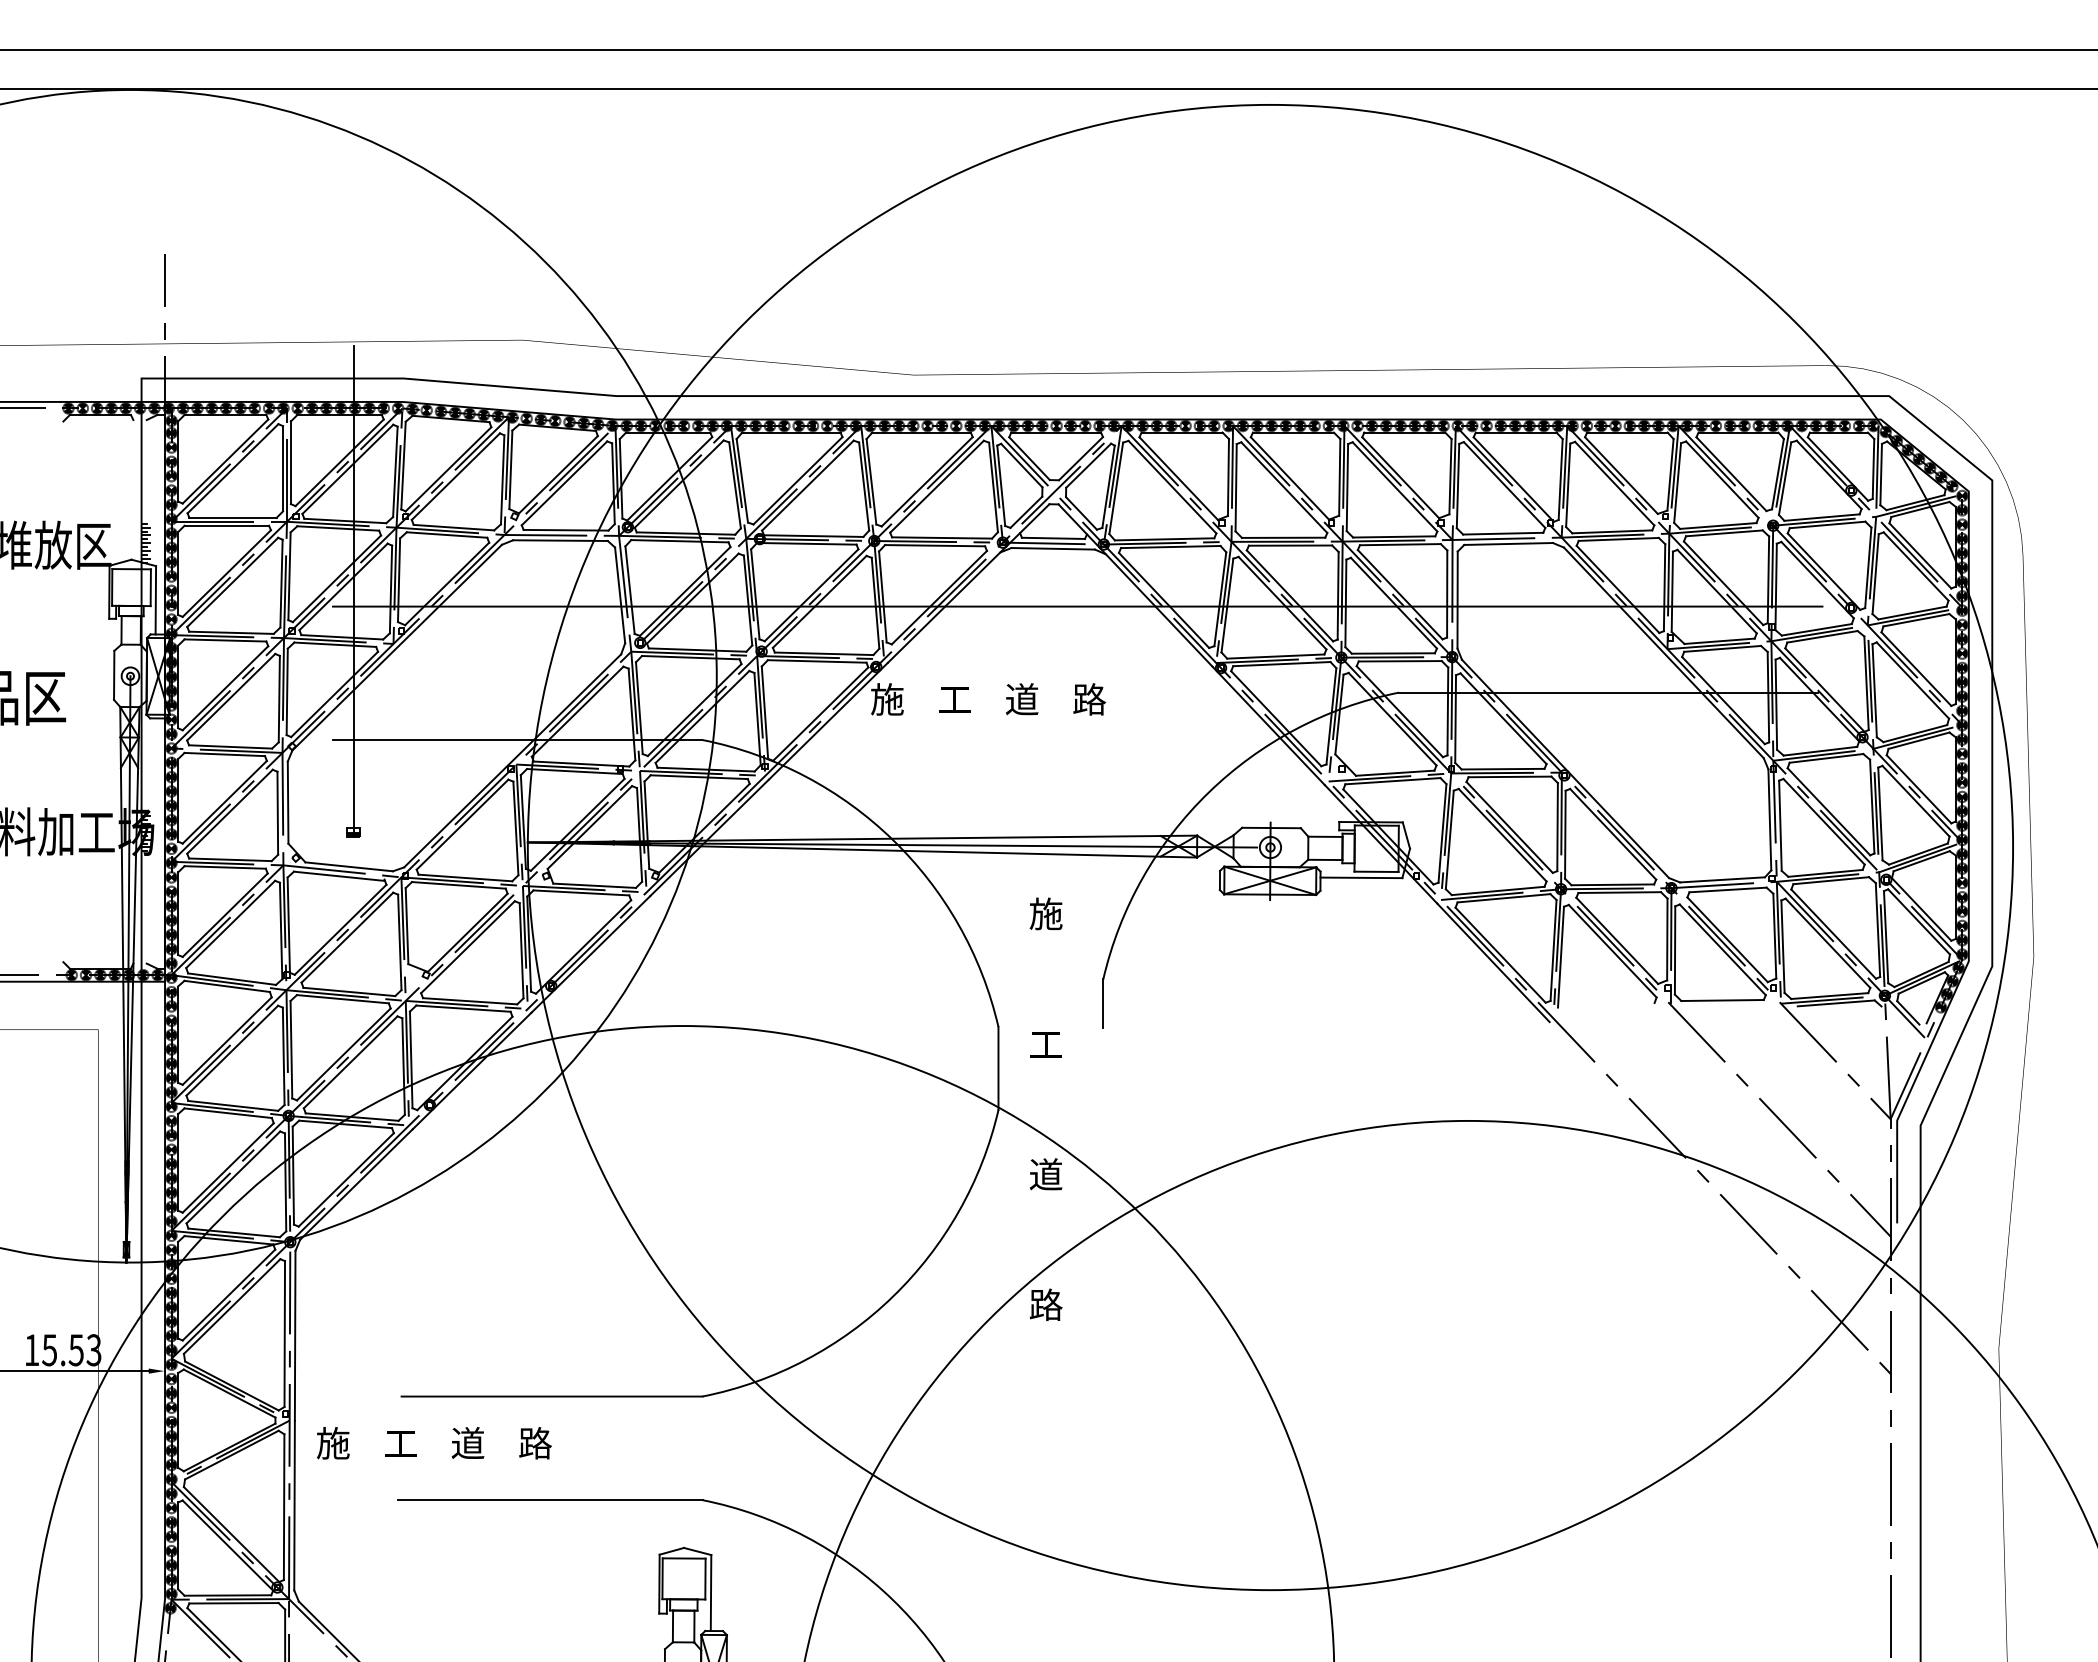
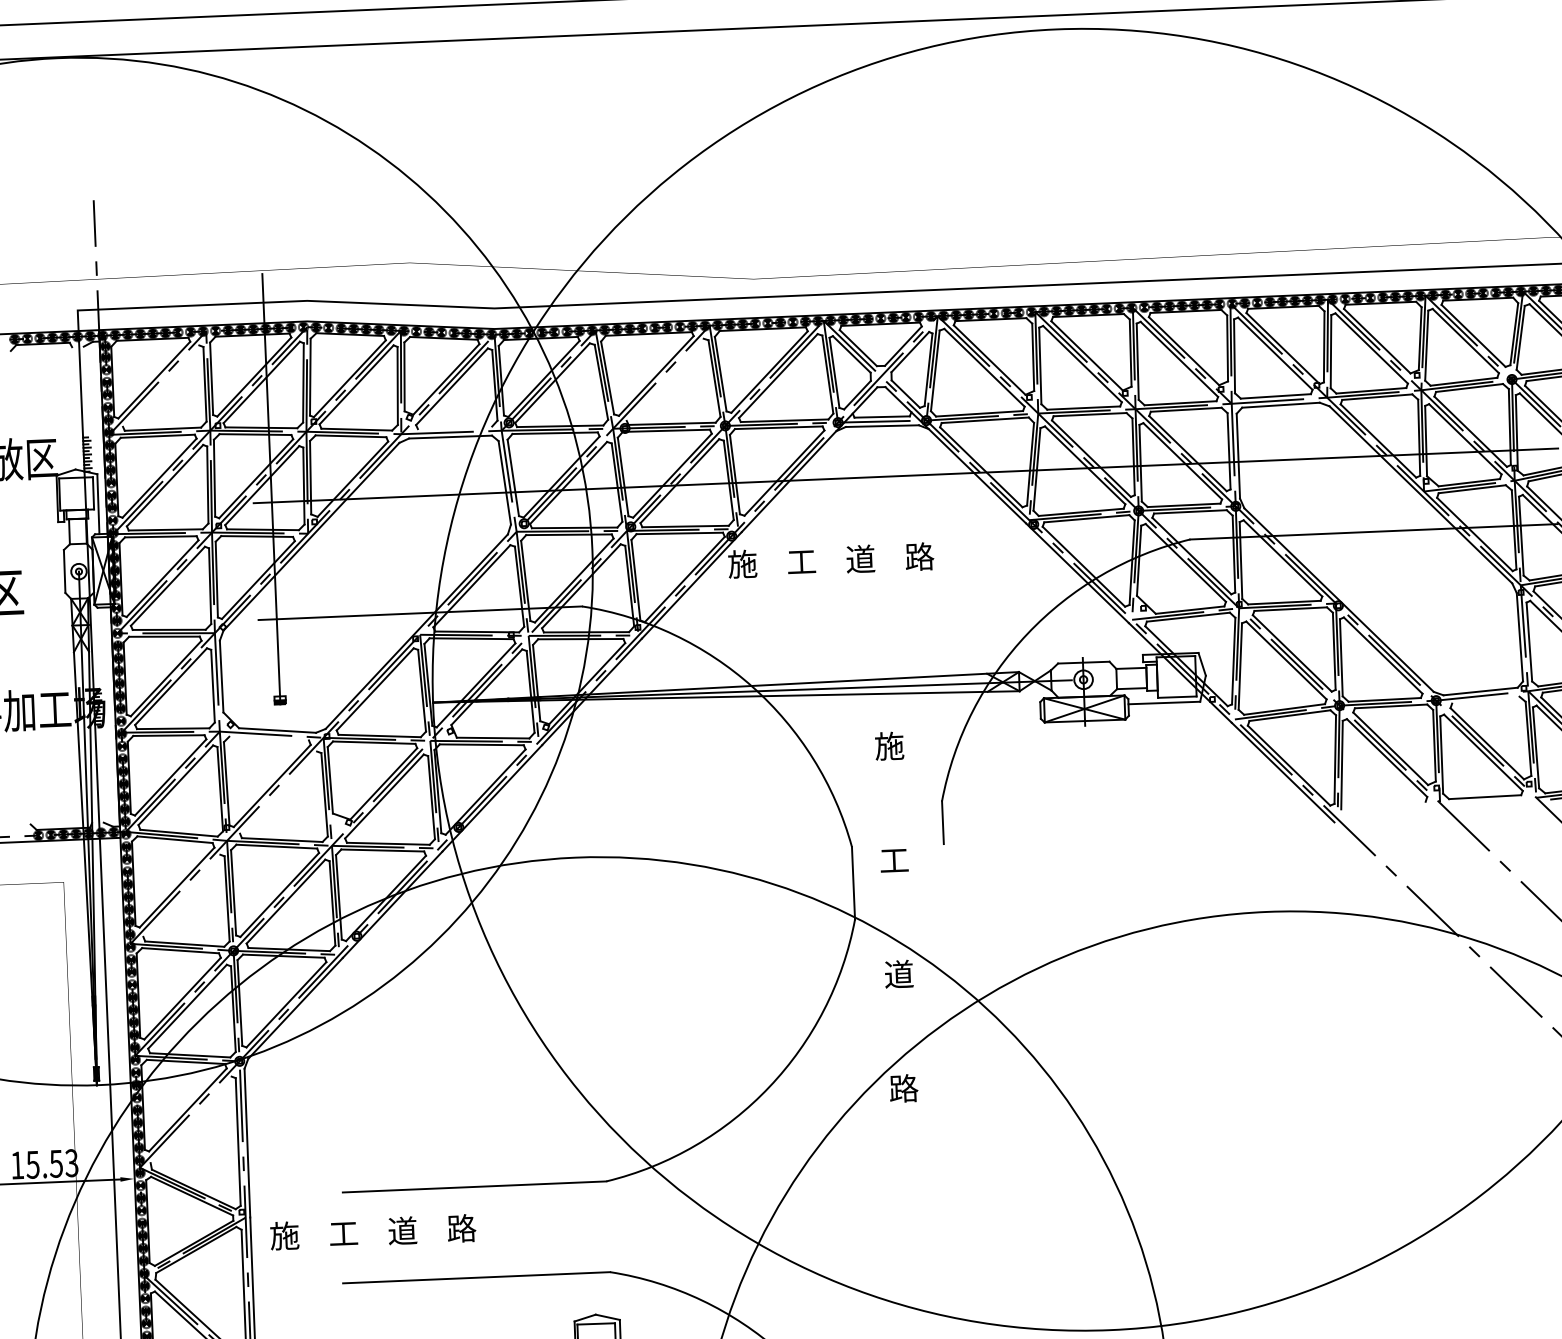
line: (232, 468) -> (160, 385), removed
line: (807, 485) -> (664, 379), removed
line: (565, 529) -> (454, 427), removed
line: (338, 875) -> (268, 738), removed
line: (1727, 889) -> (1485, 699), removed
line: (347, 937) -> (278, 792), removed
line: (232, 1050) -> (182, 895), removed
line: (231, 1306) -> (190, 1119), removed

